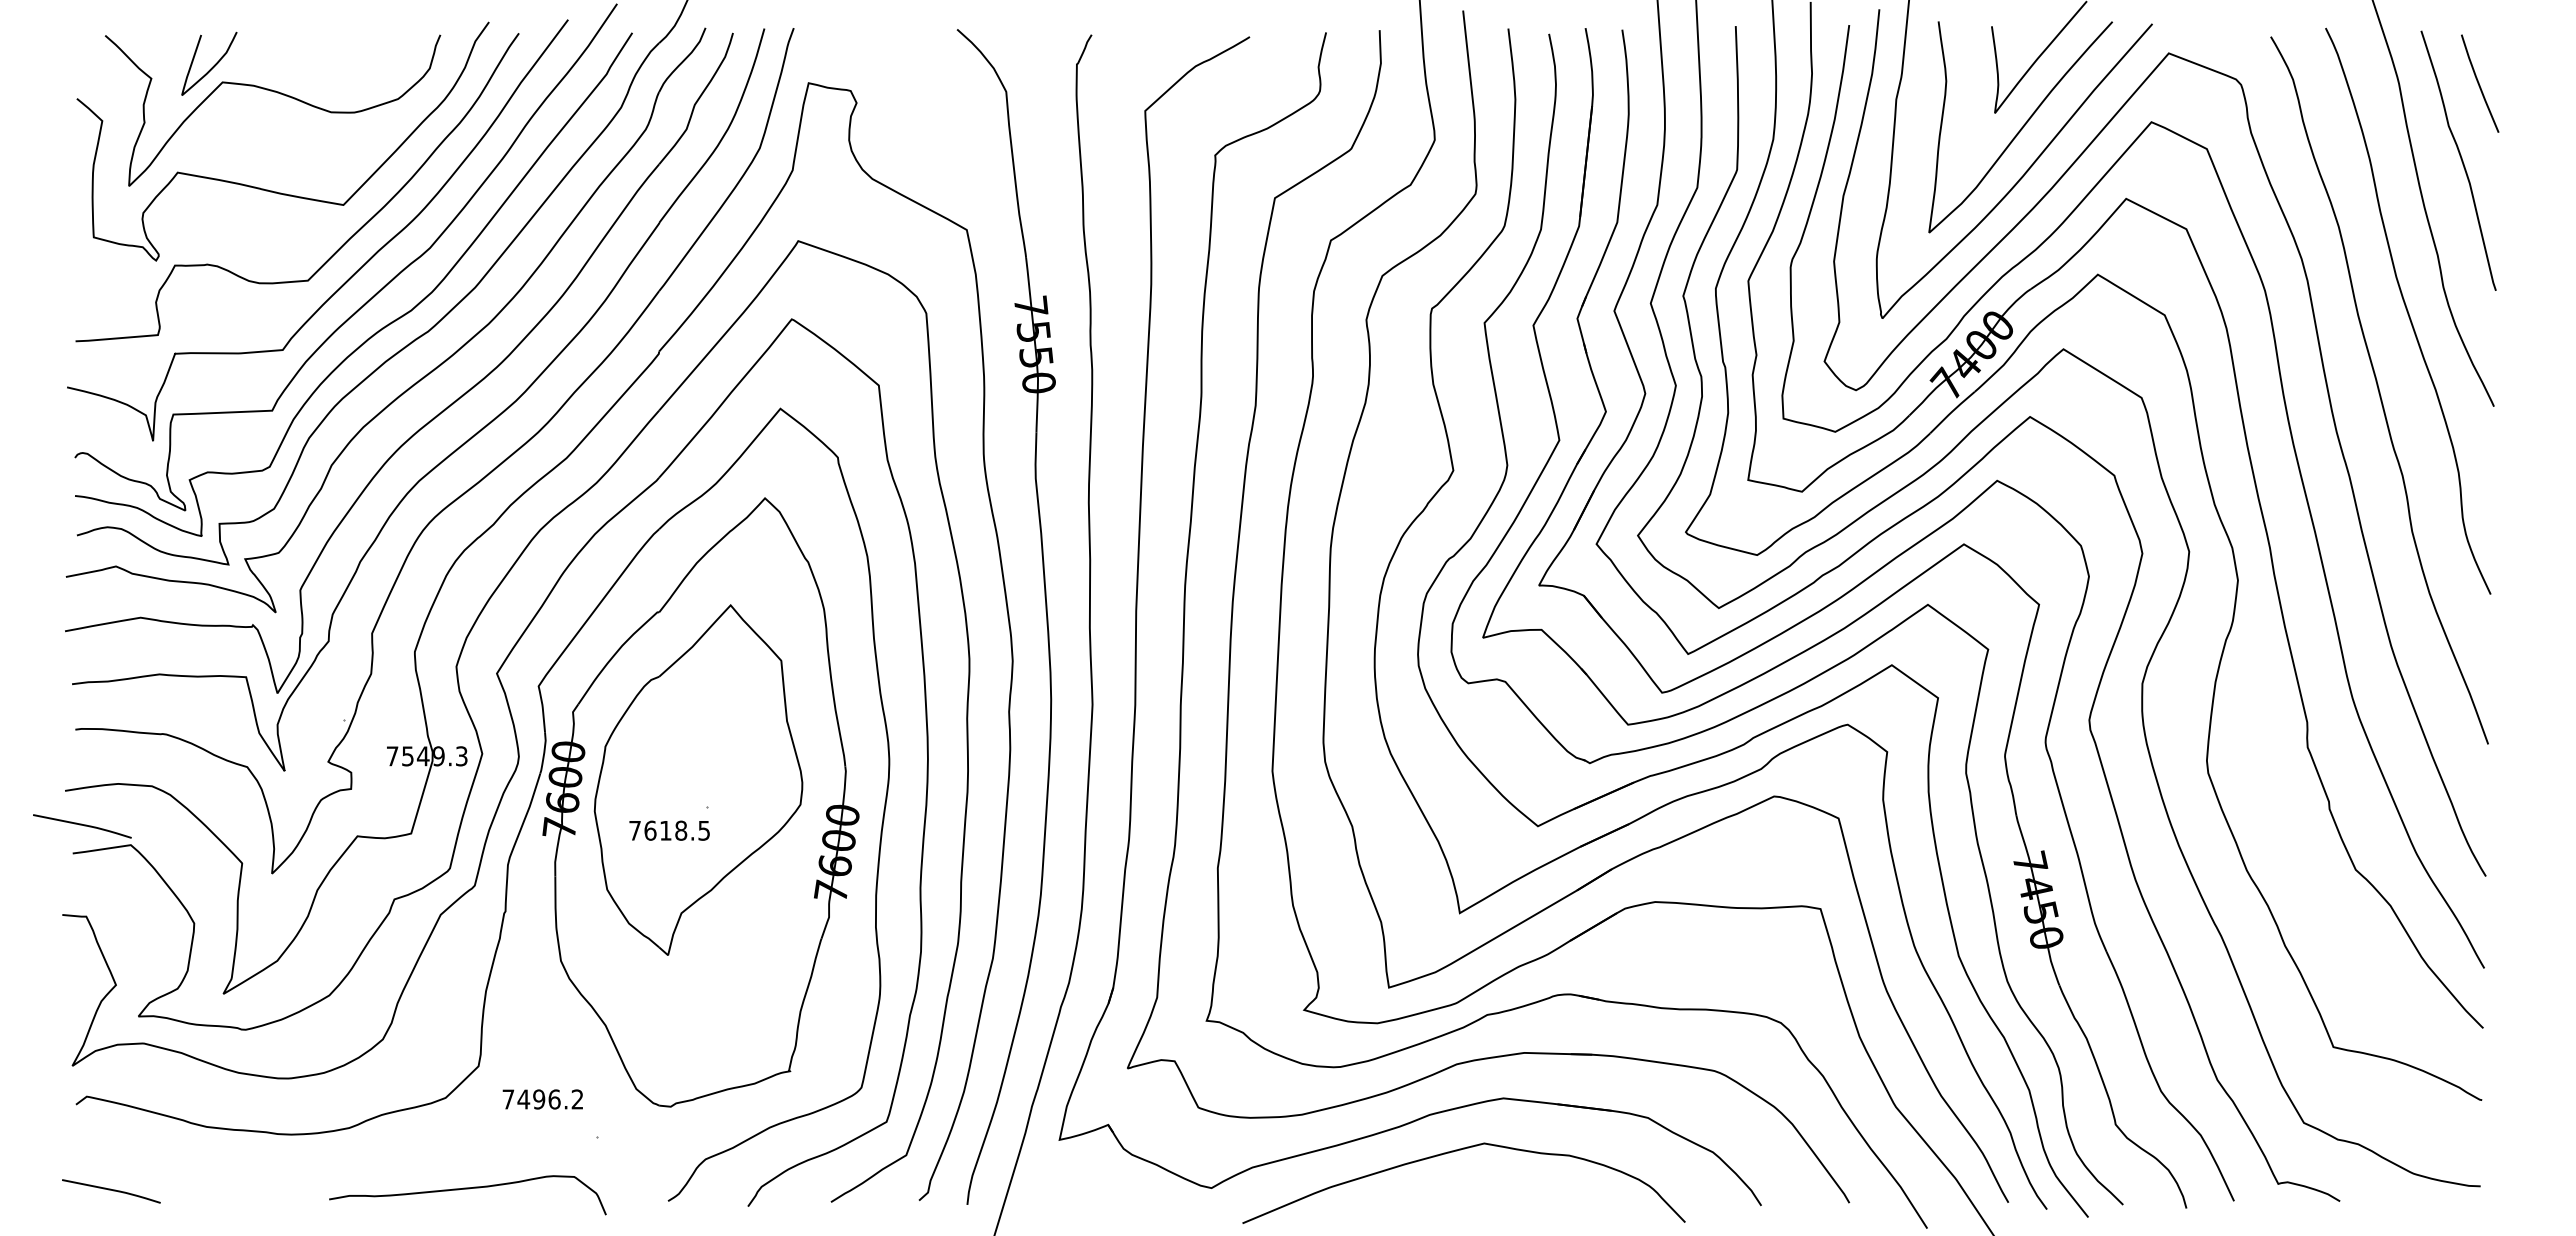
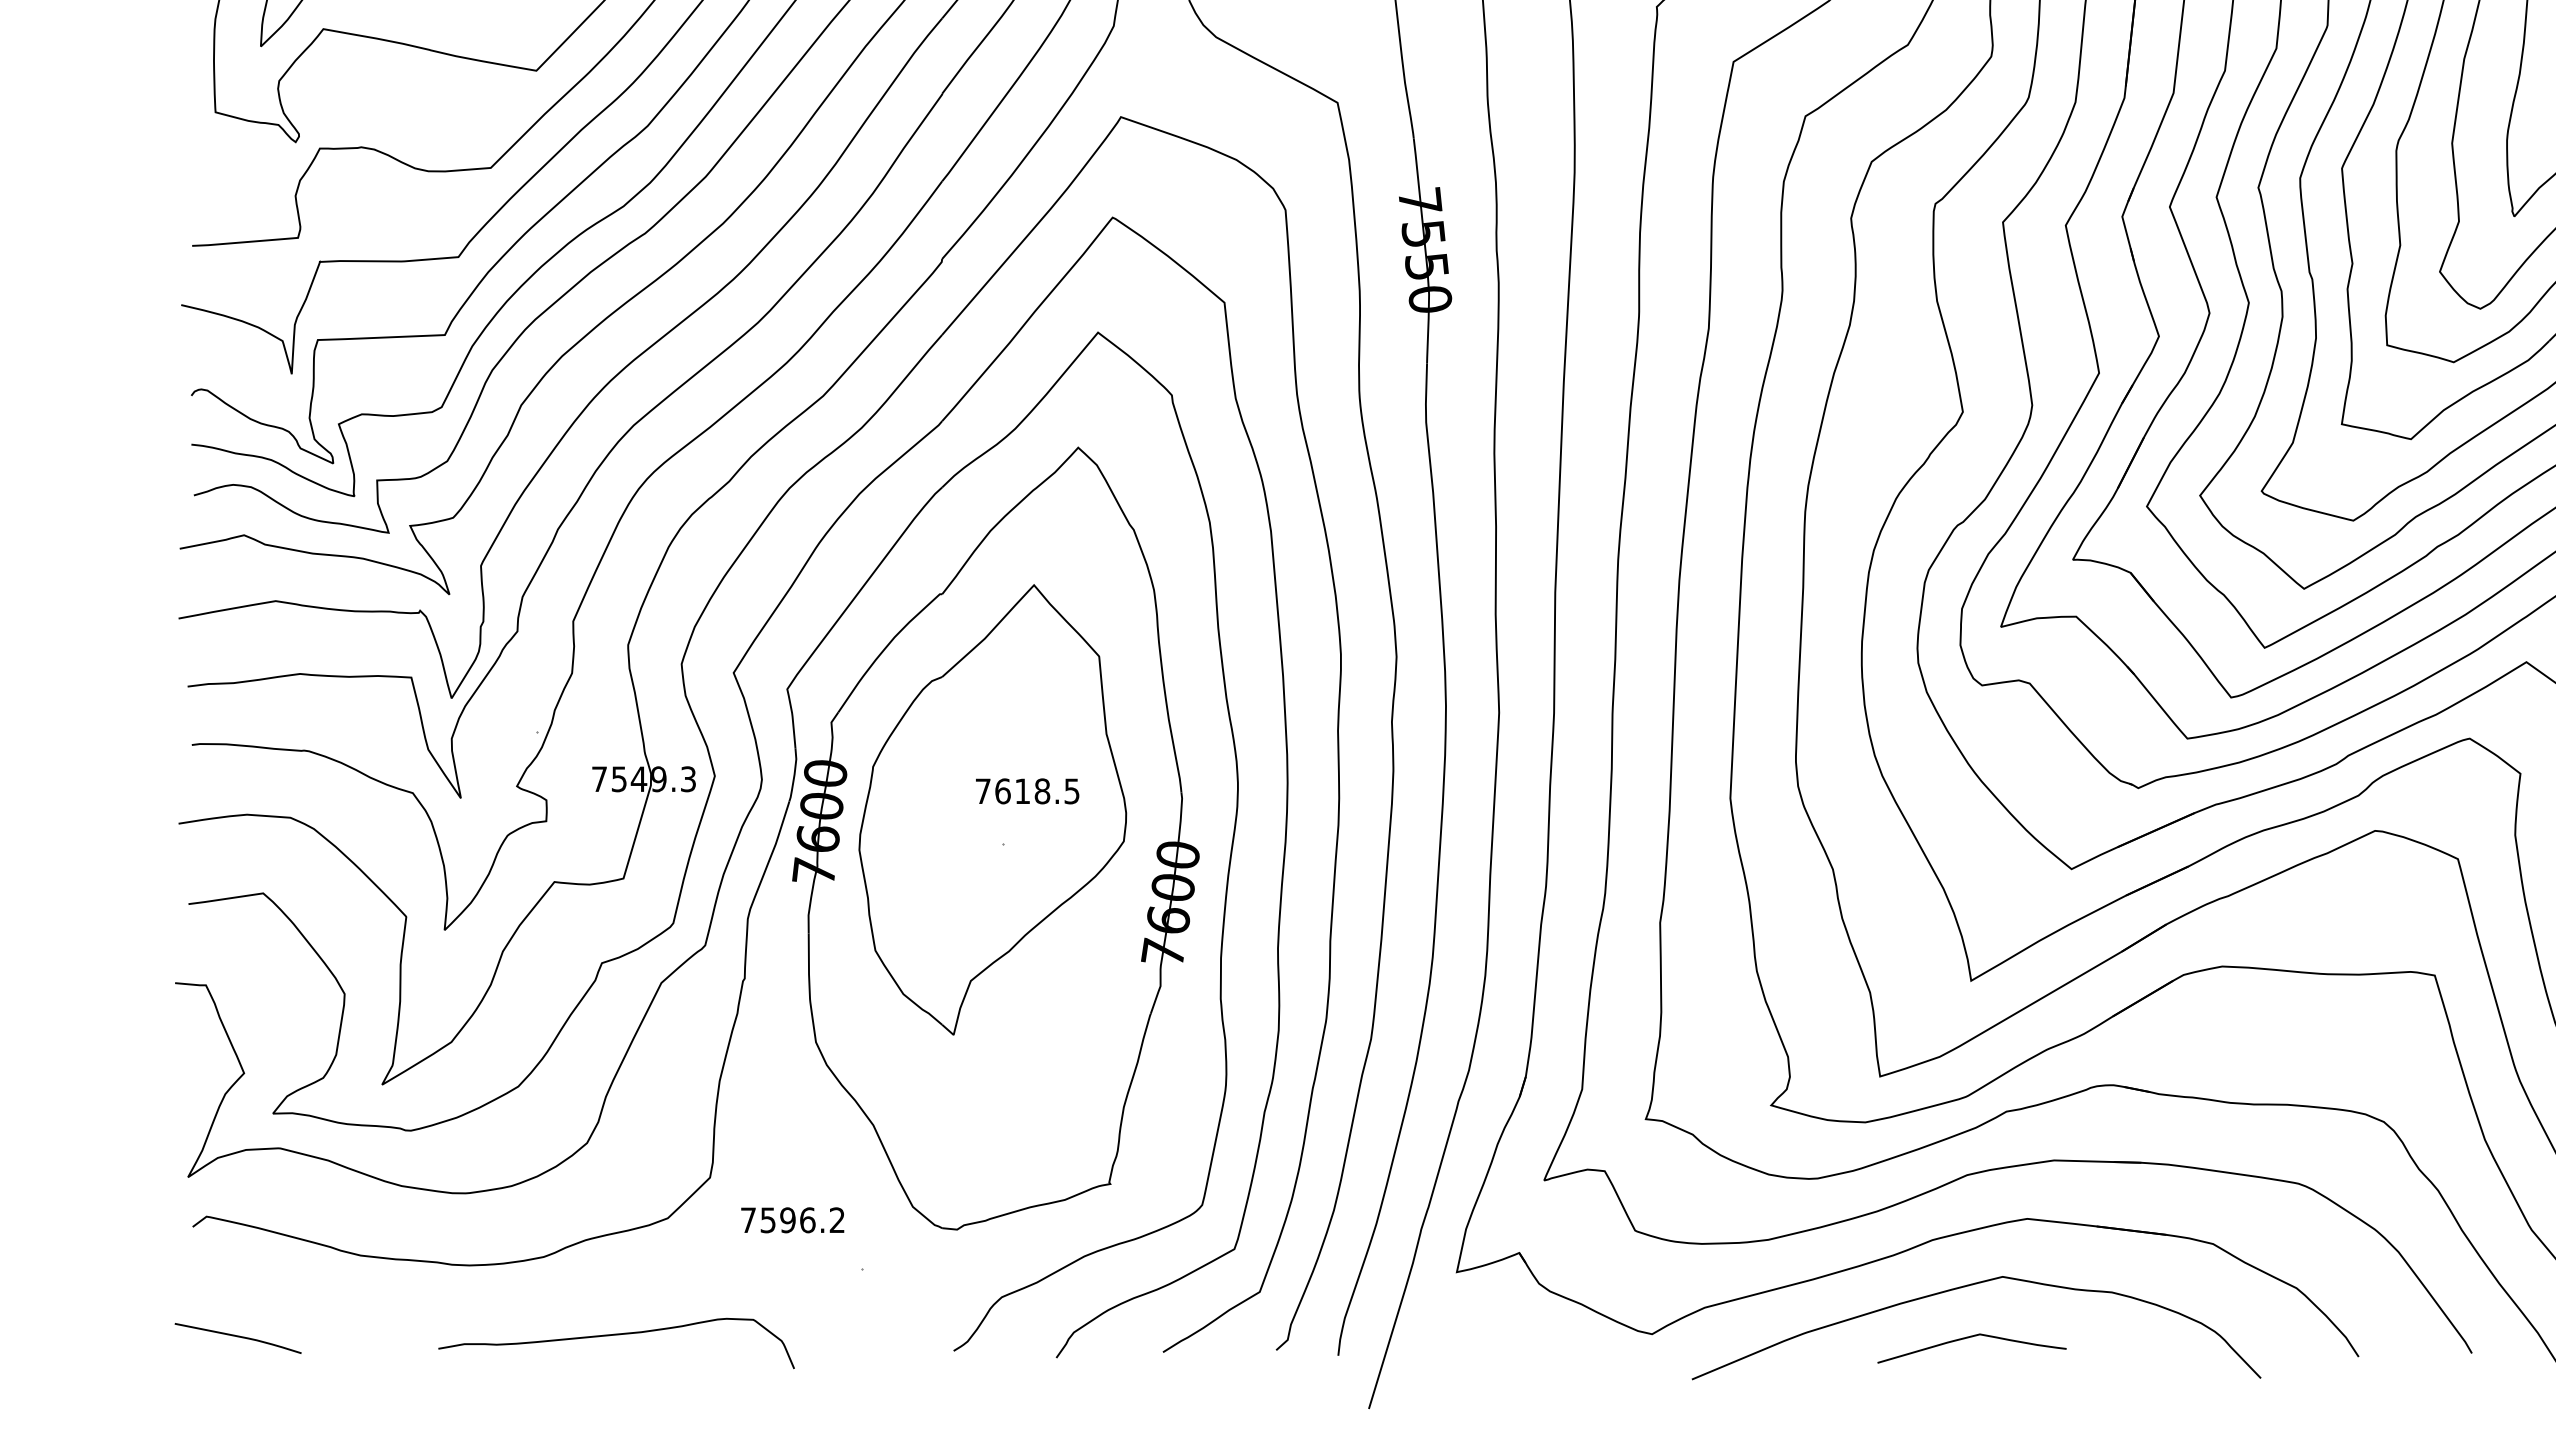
curve: (82, 825) -> (201, 868), removed
text: (669, 830) -> (1027, 791), moved
text: (523, 1099) -> (767, 1220), 7496.2 -> 7596.2
curve: (467, 1189) -> (616, 1335), moved
curve: (1458, 1191) -> (1969, 1338), added

